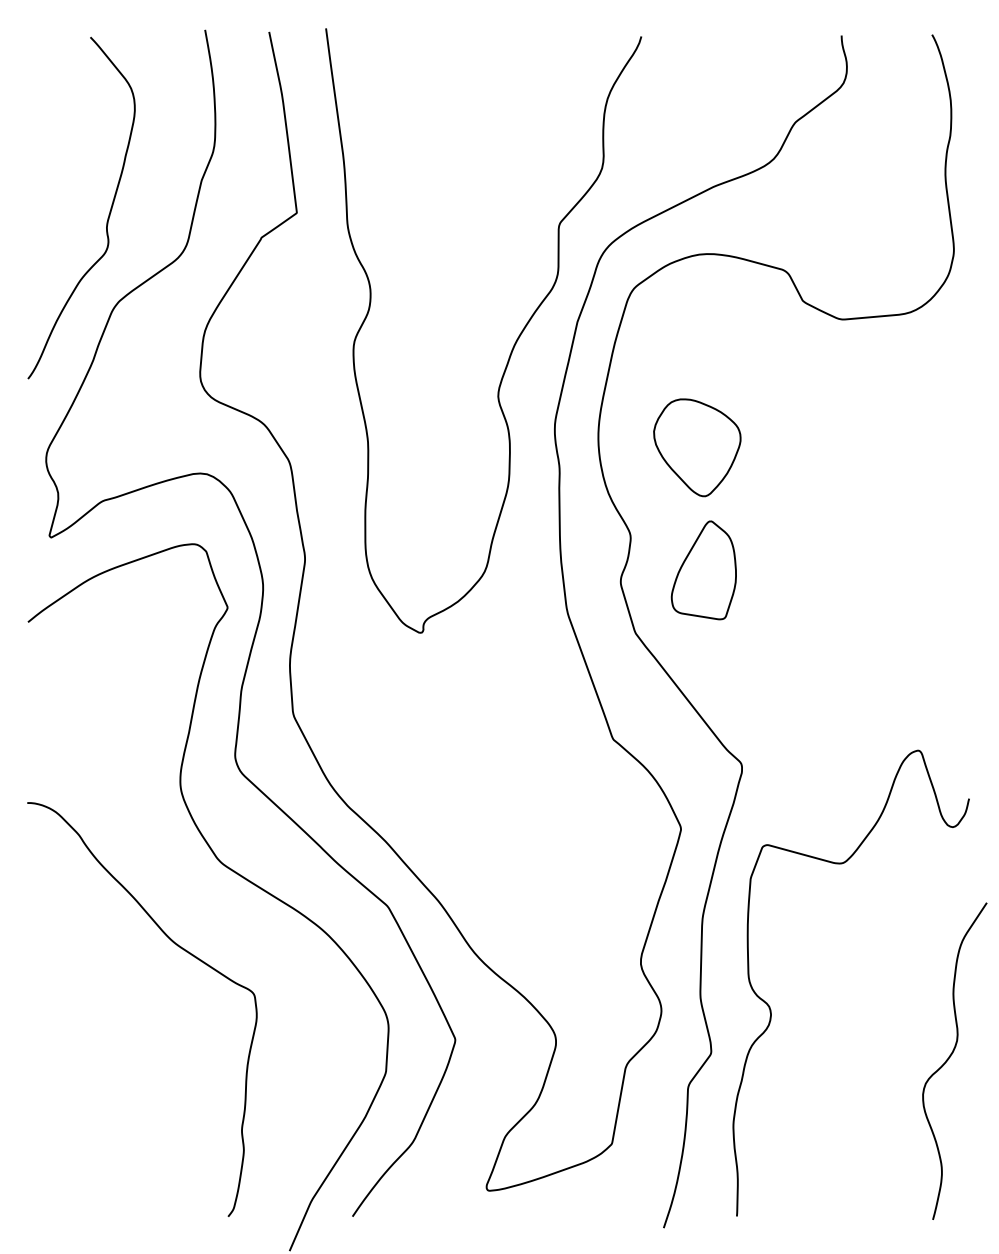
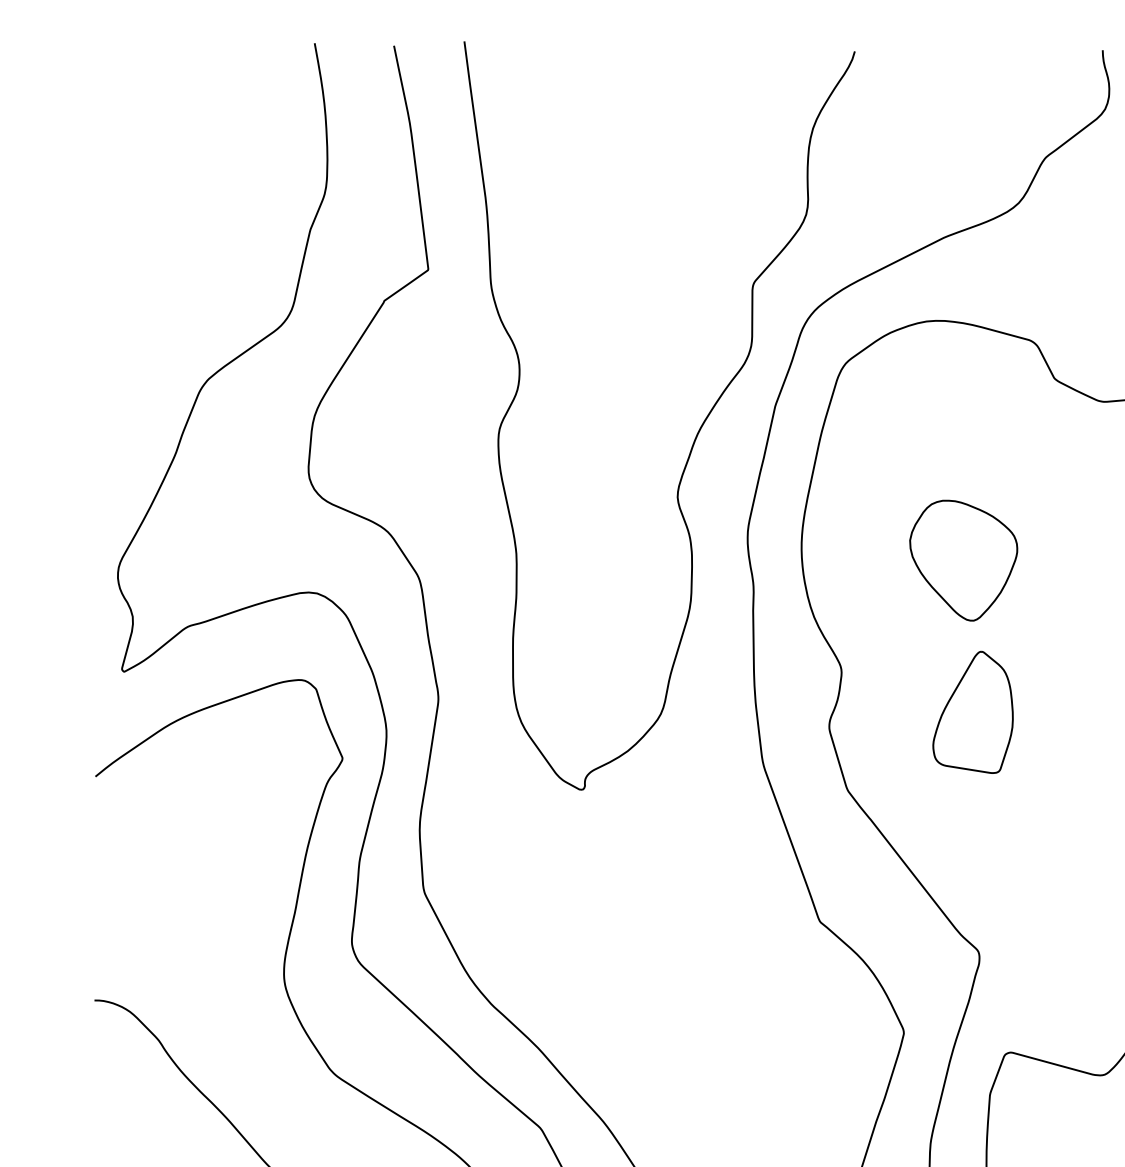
curve: (108, 214) -> (195, 271), removed
part: (697, 447) -> (963, 560), moved
part: (703, 570) -> (972, 712), moved

